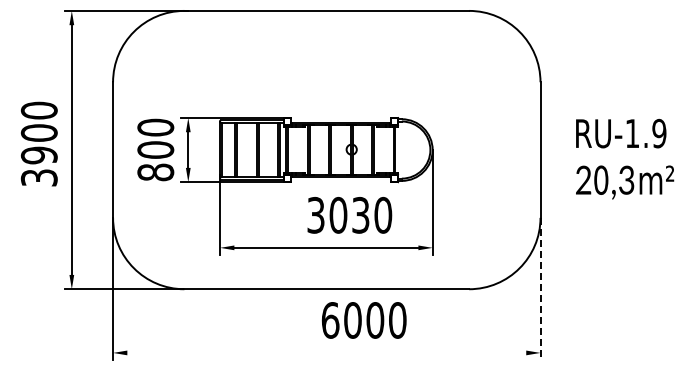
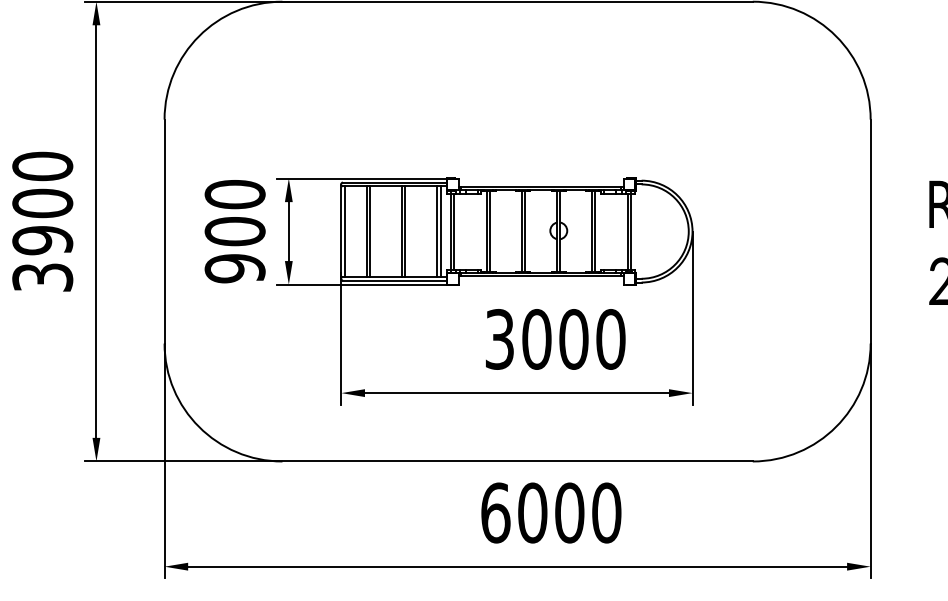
text: (155, 172) -> (234, 268), 800 -> 900
text: (360, 215) -> (573, 339), 3030 -> 3000
line: (540, 289) -> (870, 461), dashed -> solid
text: (363, 320) -> (550, 513), moved
line: (326, 352) -> (517, 565), added

